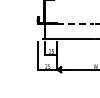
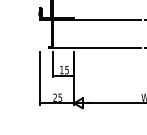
line: (75, 24) -> (108, 20), dashed -> solid

